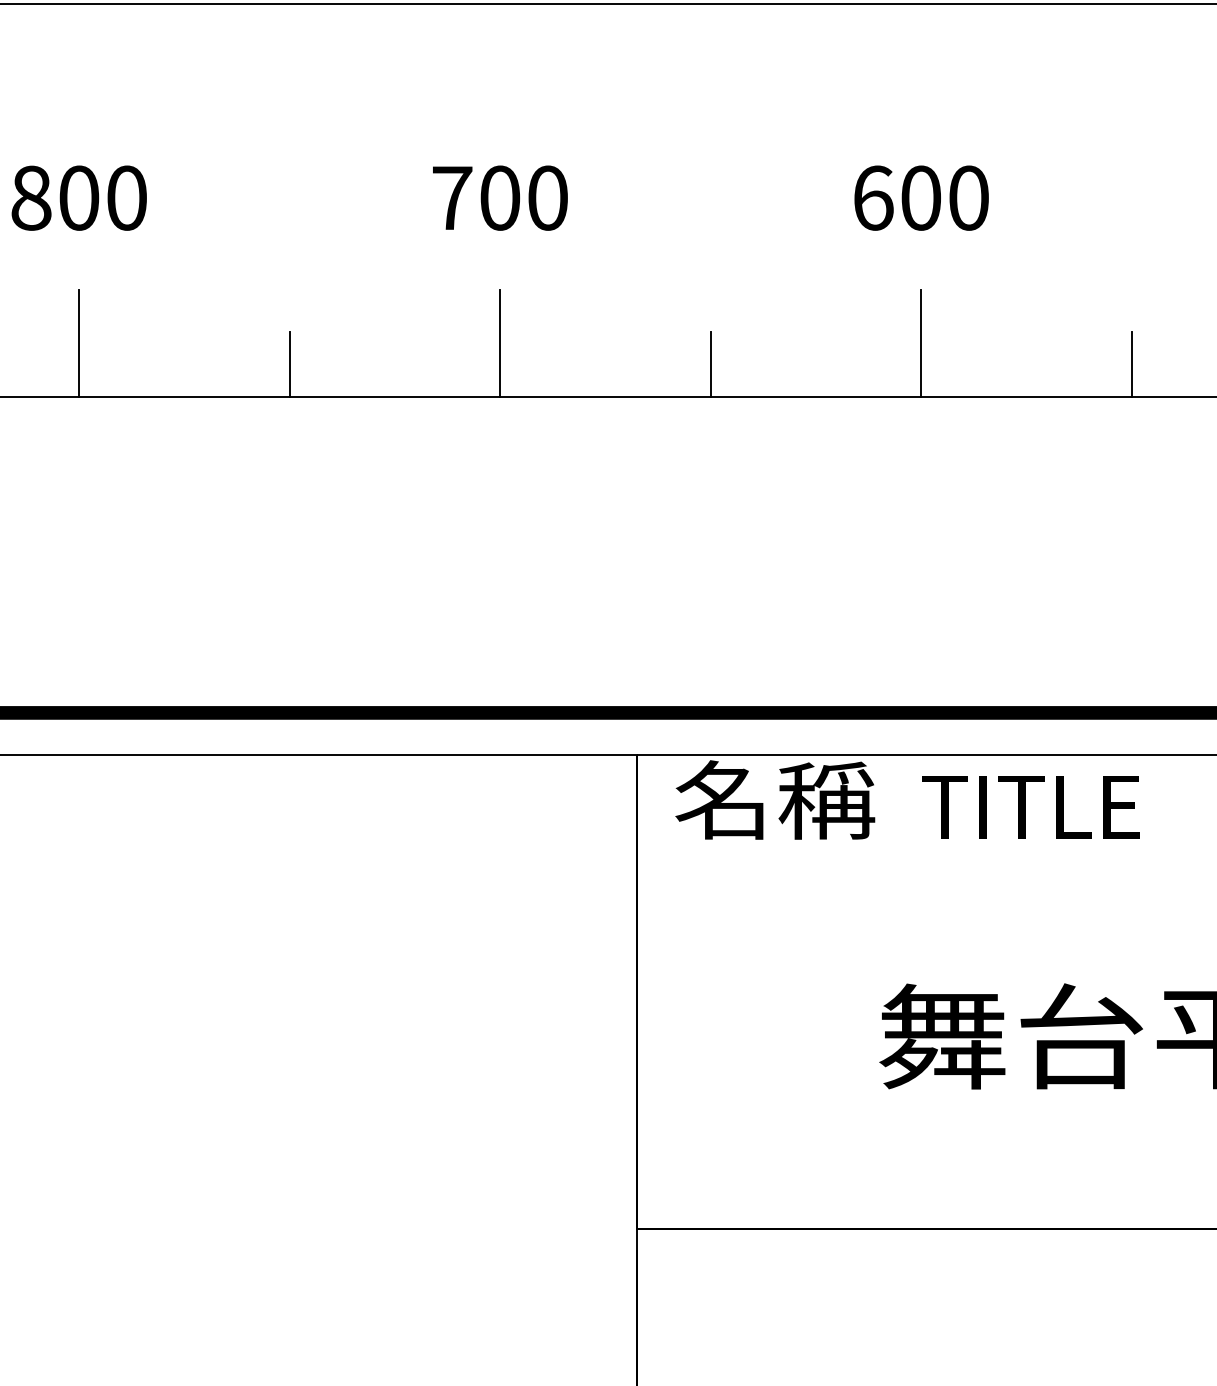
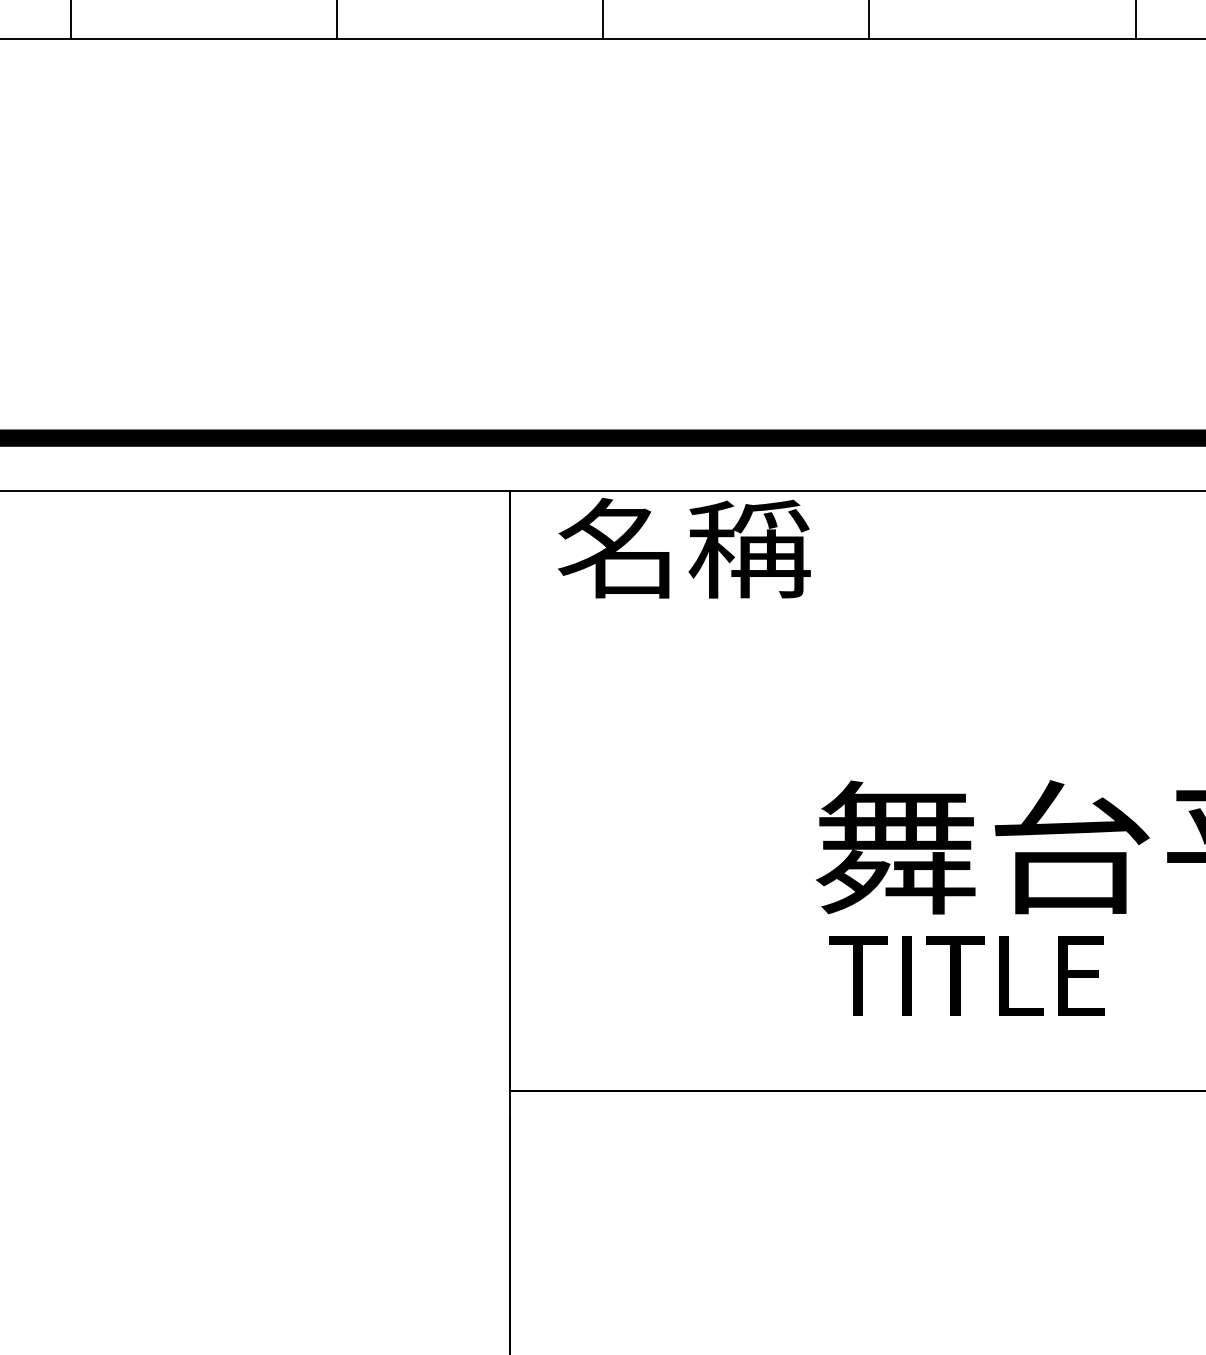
text: (1030, 807) -> (966, 976), moved

